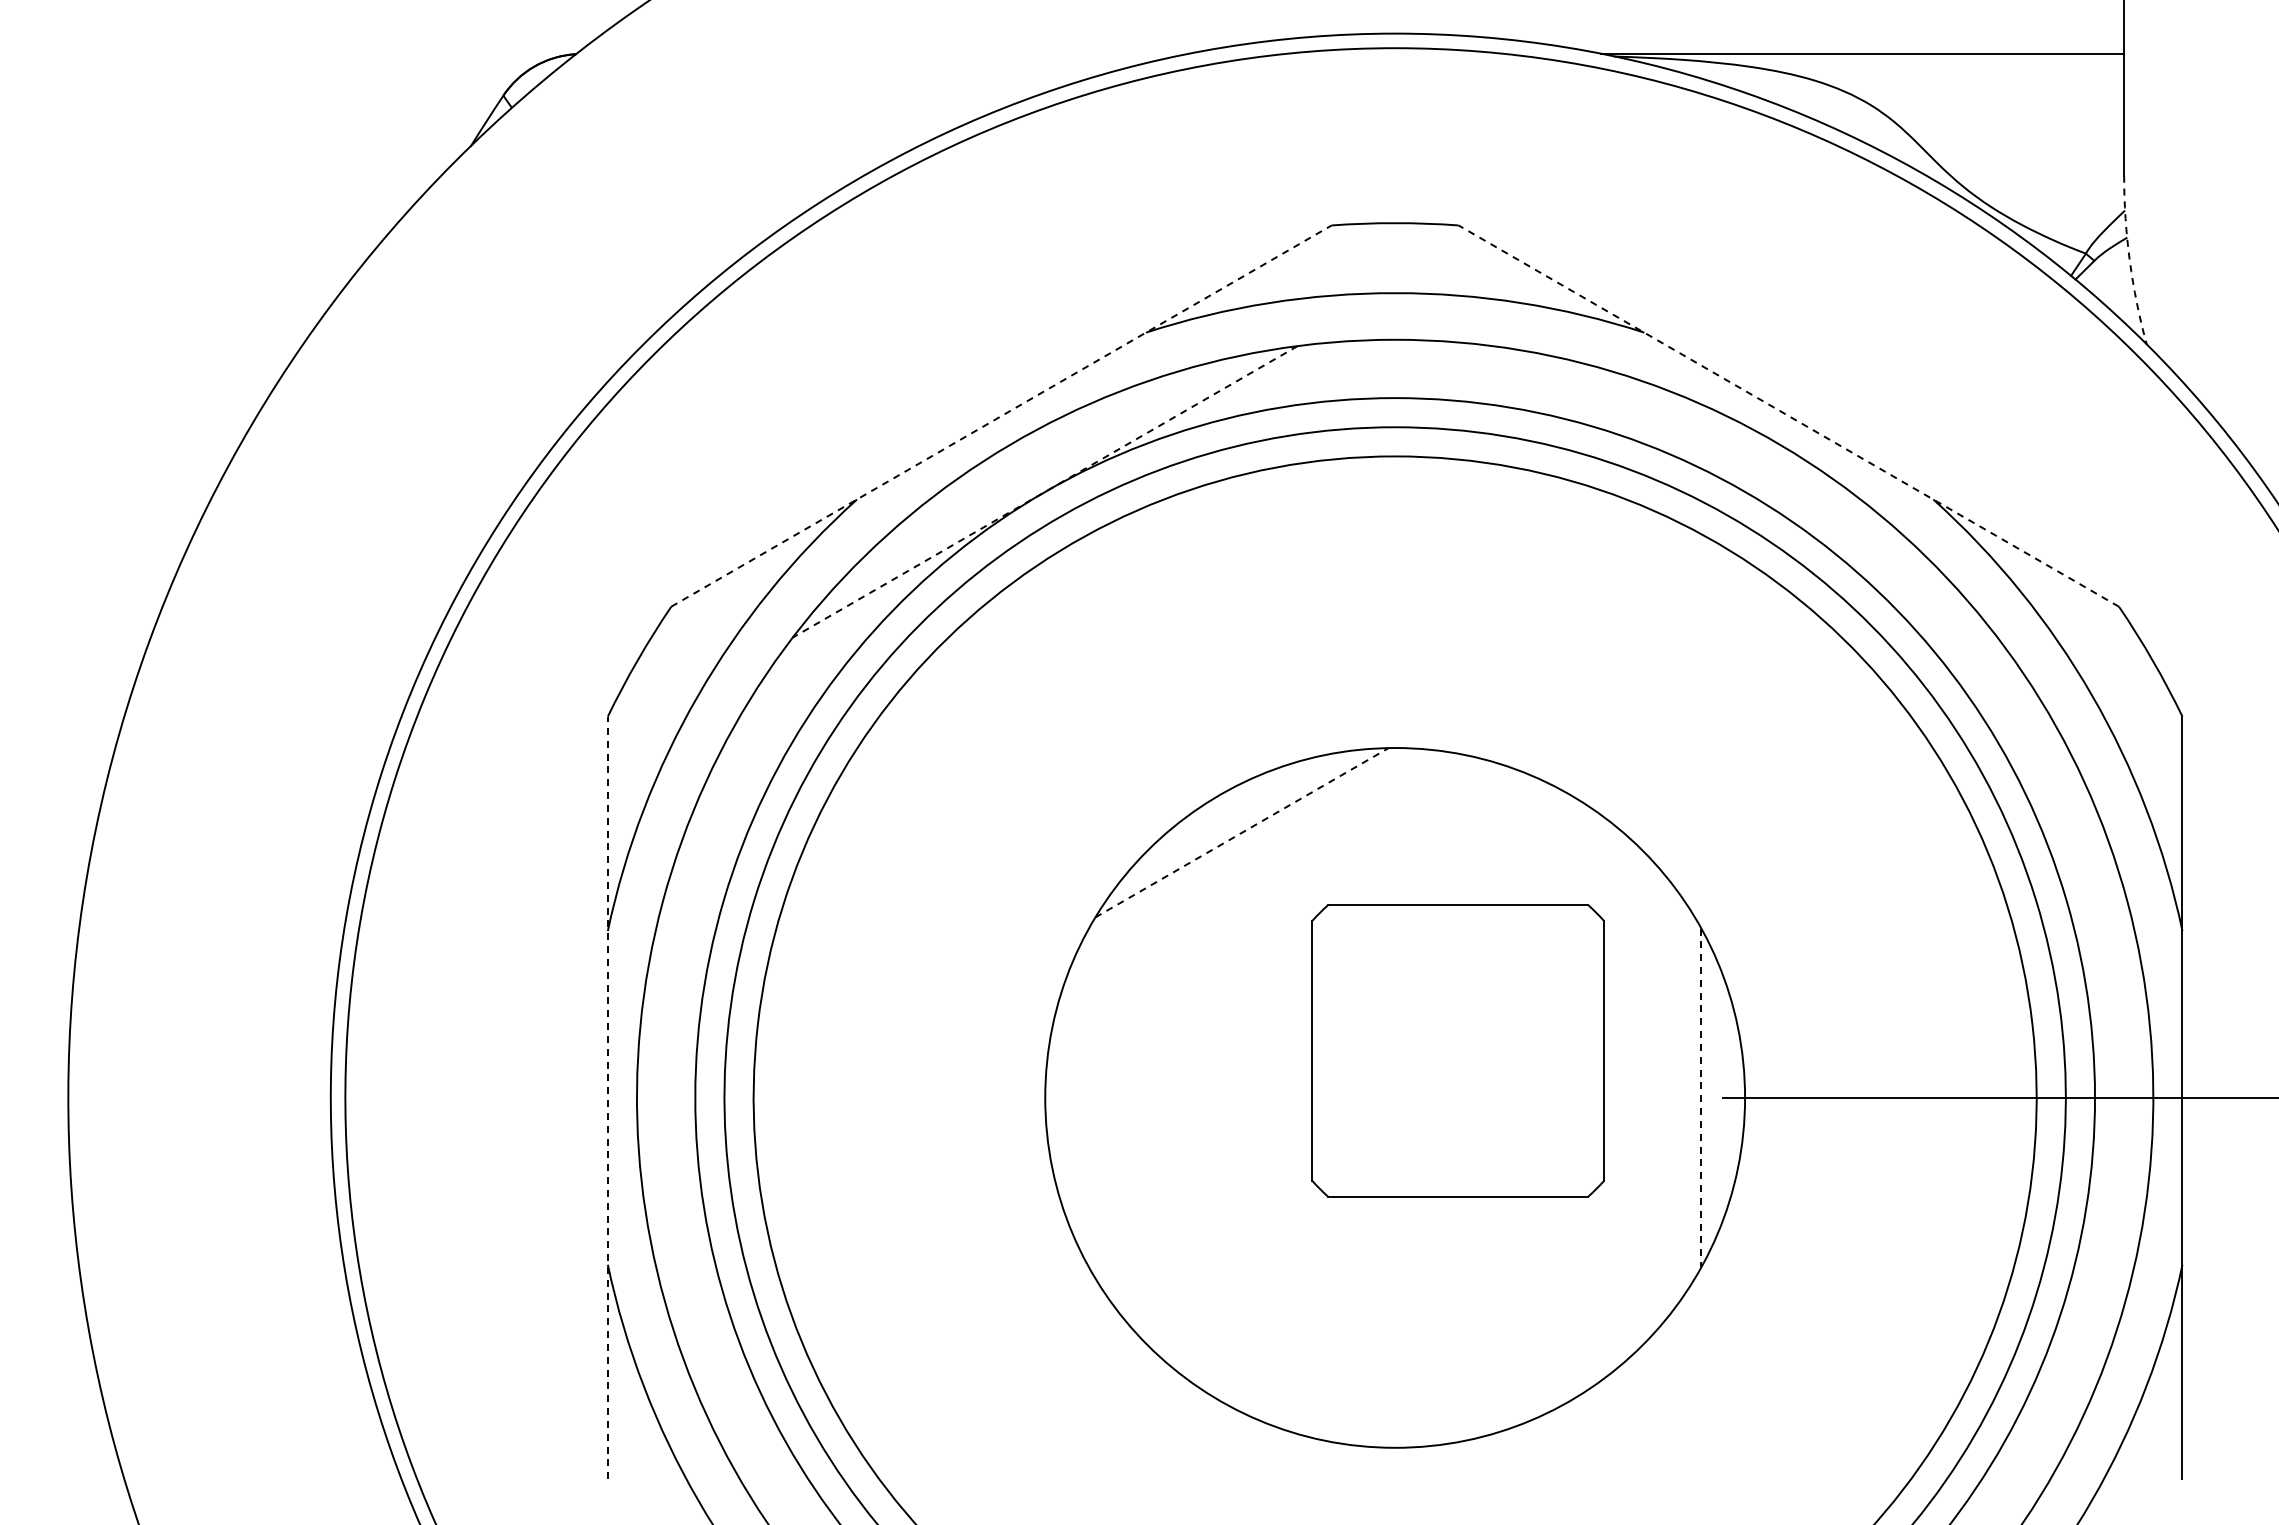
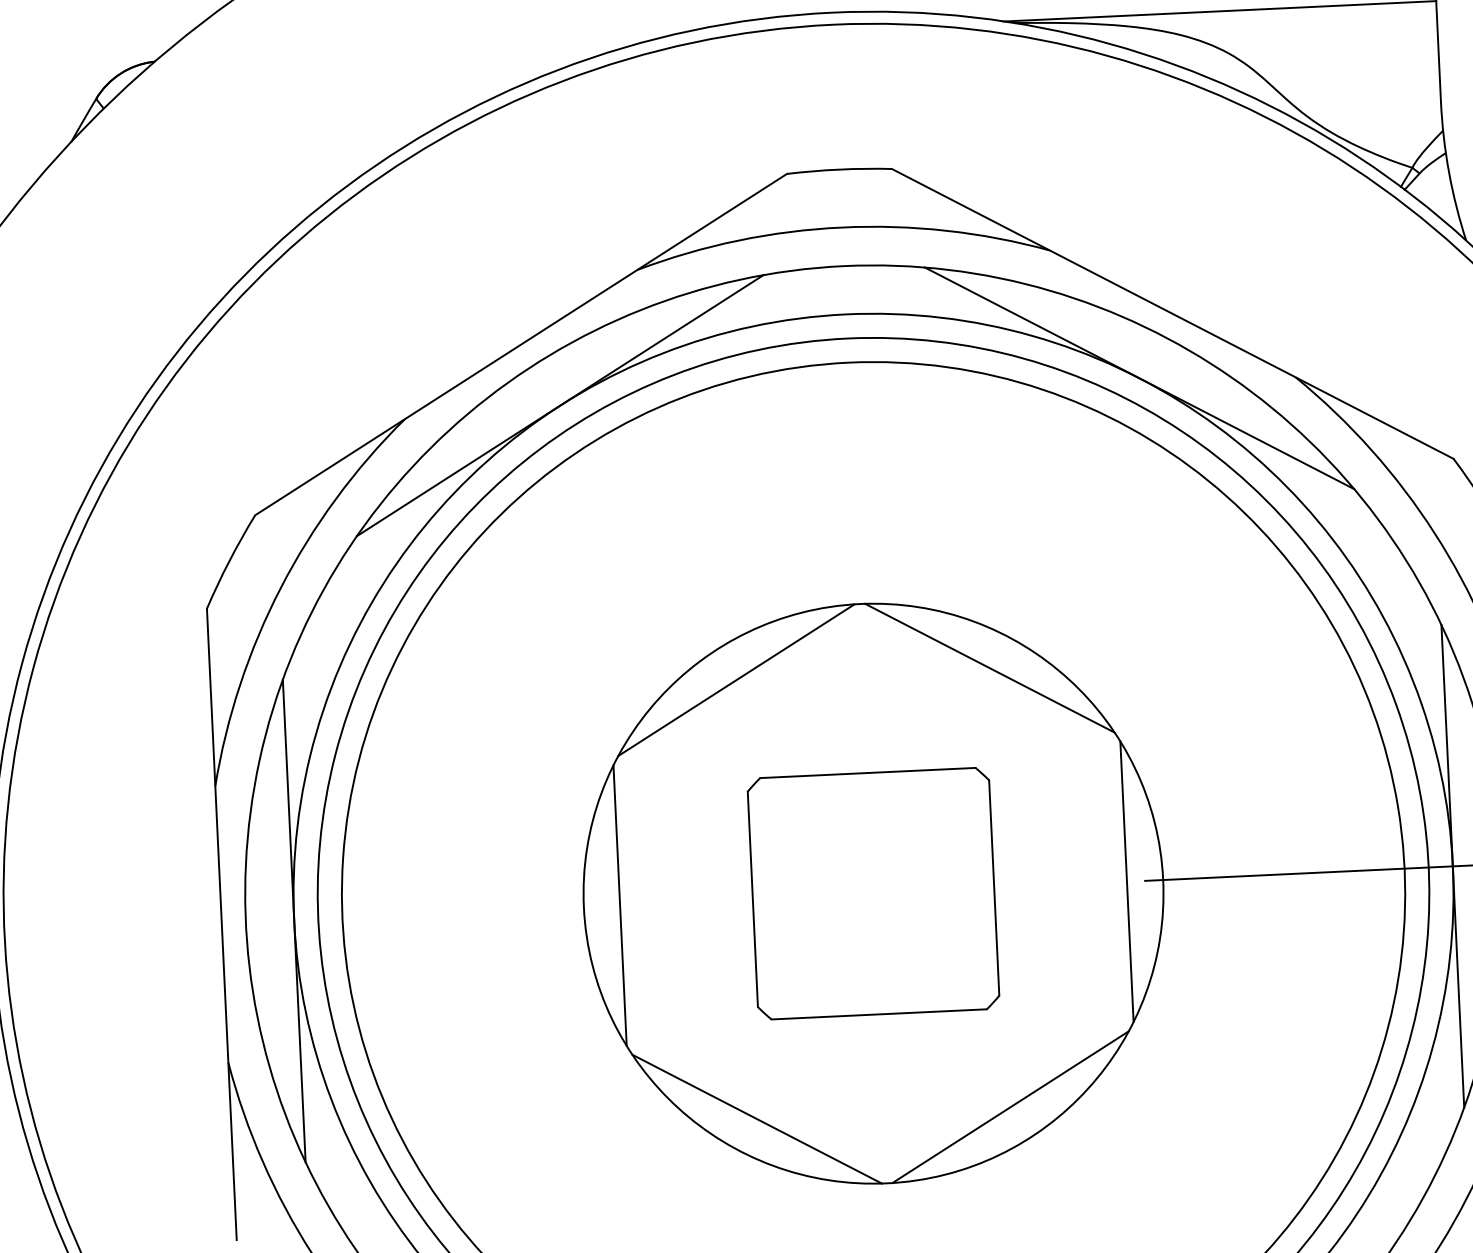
arc: (2129, 260) -> (1448, 171), dashed -> solid
line: (1001, 415) -> (521, 344), dashed -> solid
line: (1788, 415) -> (1172, 313), dashed -> solid
line: (1045, 491) -> (560, 405), dashed -> solid
line: (1744, 491) -> (1139, 378), added
line: (1242, 832) -> (736, 679), dashed -> solid
line: (1547, 832) -> (989, 668), added
part: (1457, 1050) -> (872, 893), moved
line: (607, 1097) -> (221, 924), dashed -> solid
line: (695, 1097) -> (294, 920), added
line: (1089, 1097) -> (620, 905), added
line: (2094, 1097) -> (1452, 866), added
line: (1701, 1098) -> (1127, 882), dashed -> solid
line: (1241, 1362) -> (756, 1118), added
line: (1547, 1362) -> (1009, 1106), added

